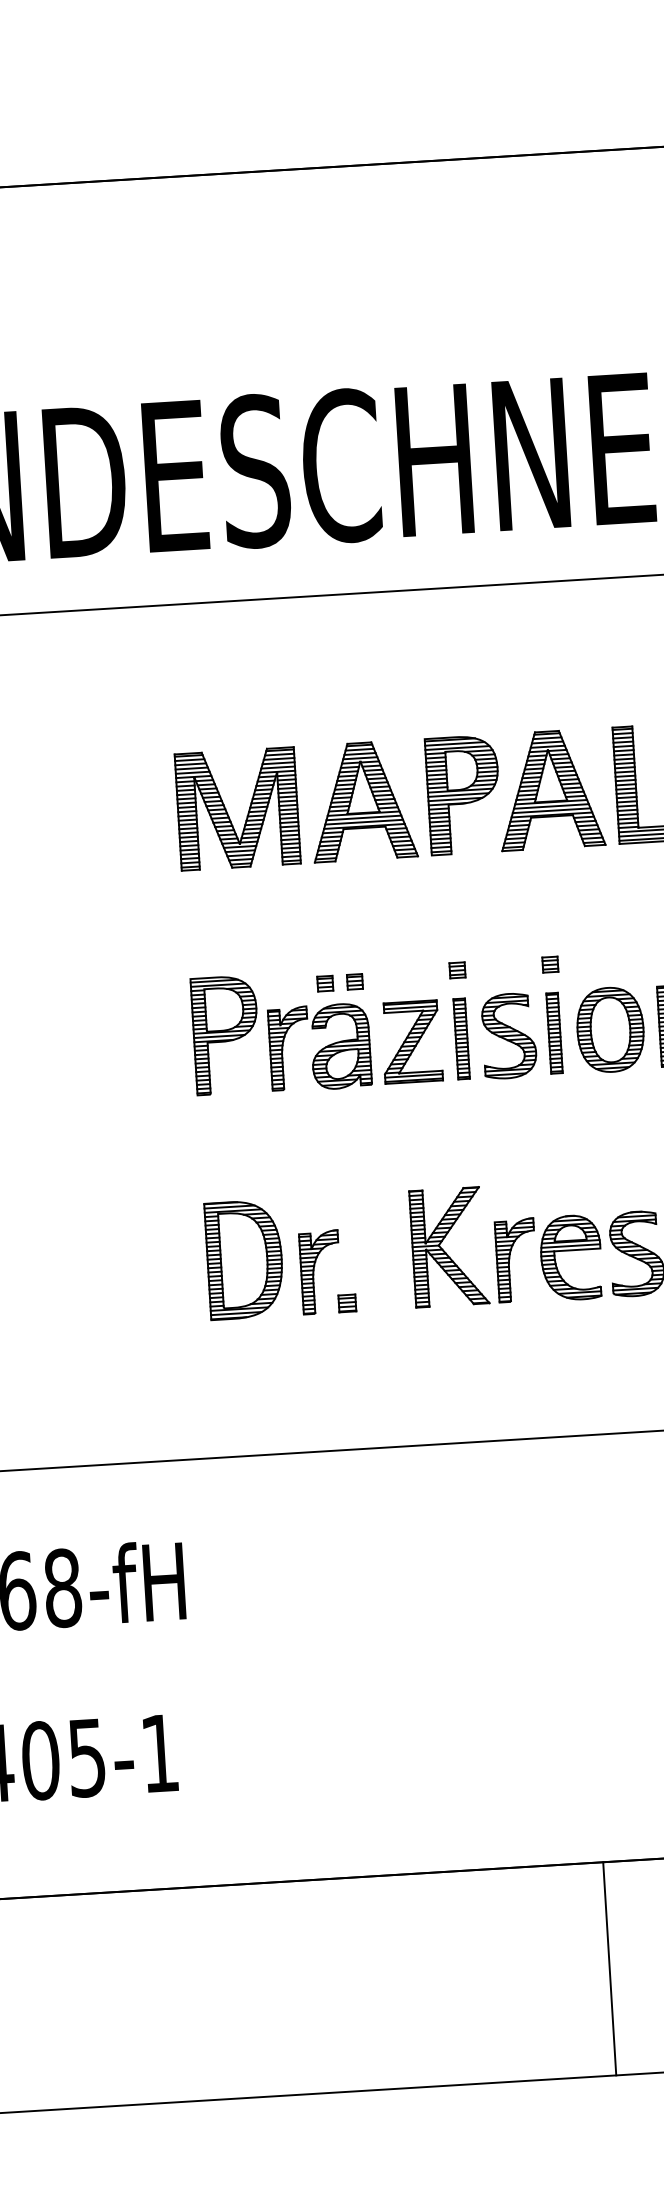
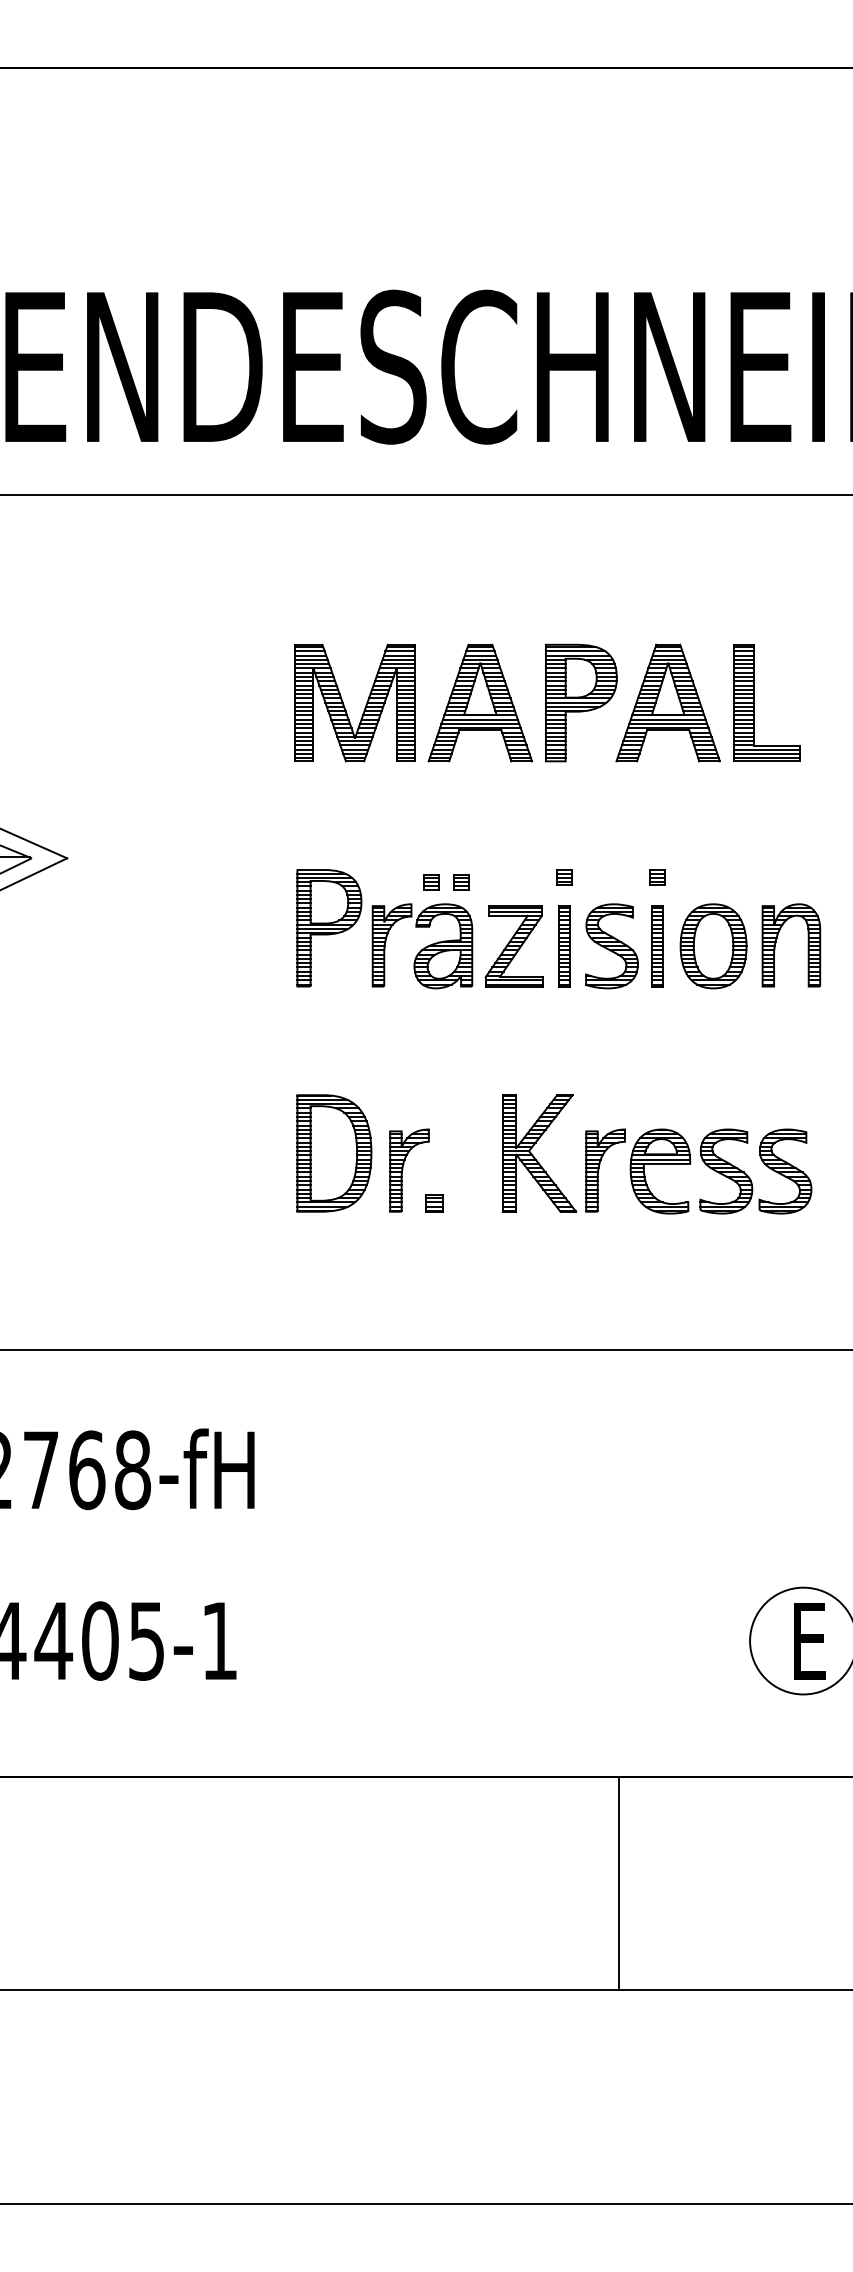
line: (609, 1968) -> (619, 1883), moved

